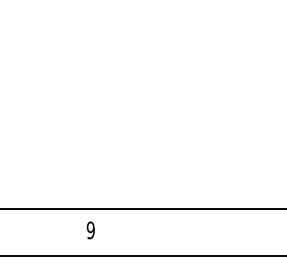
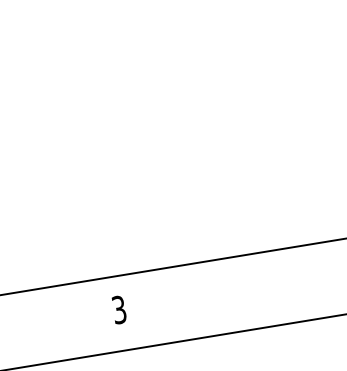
text: (90, 230) -> (118, 310), 9 -> 3

